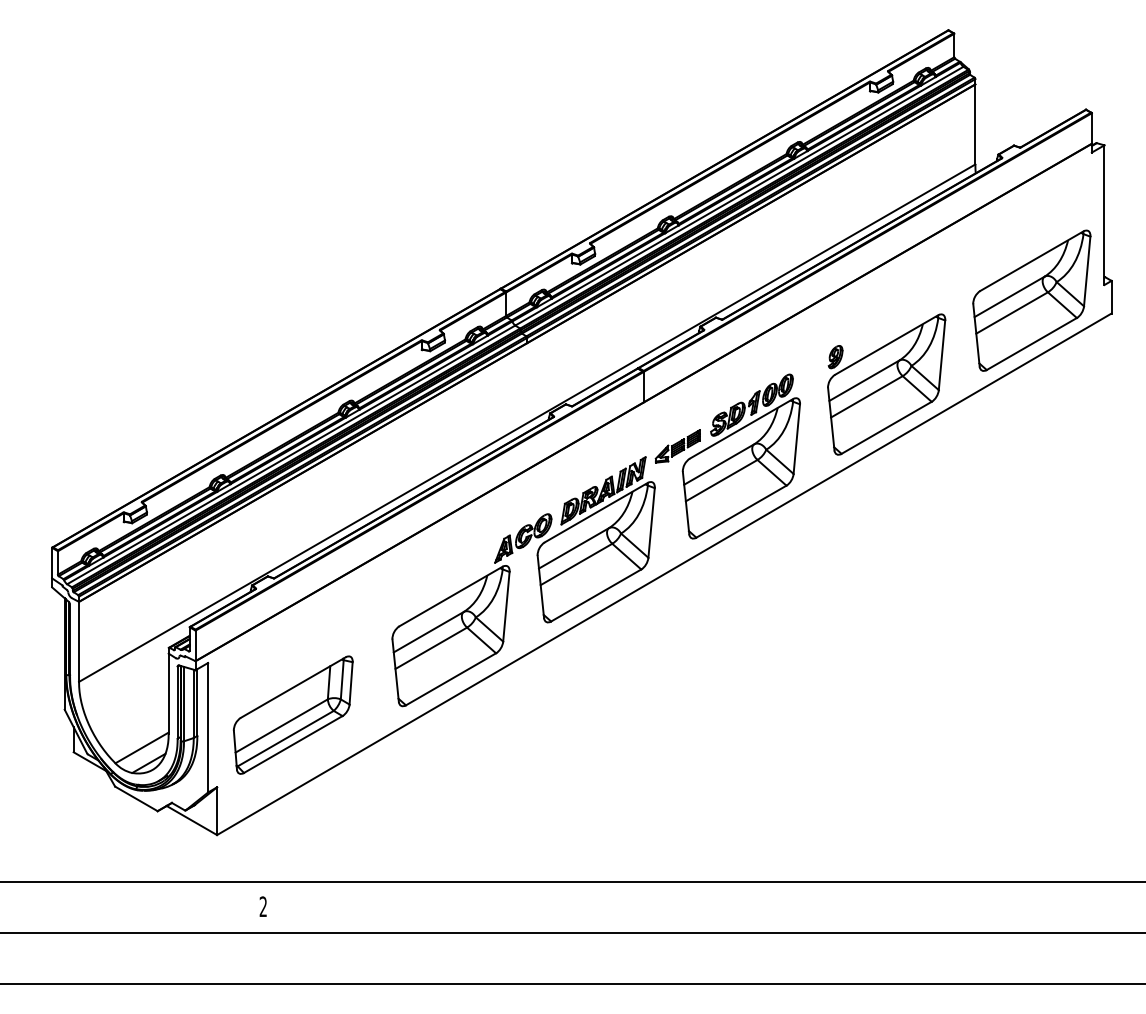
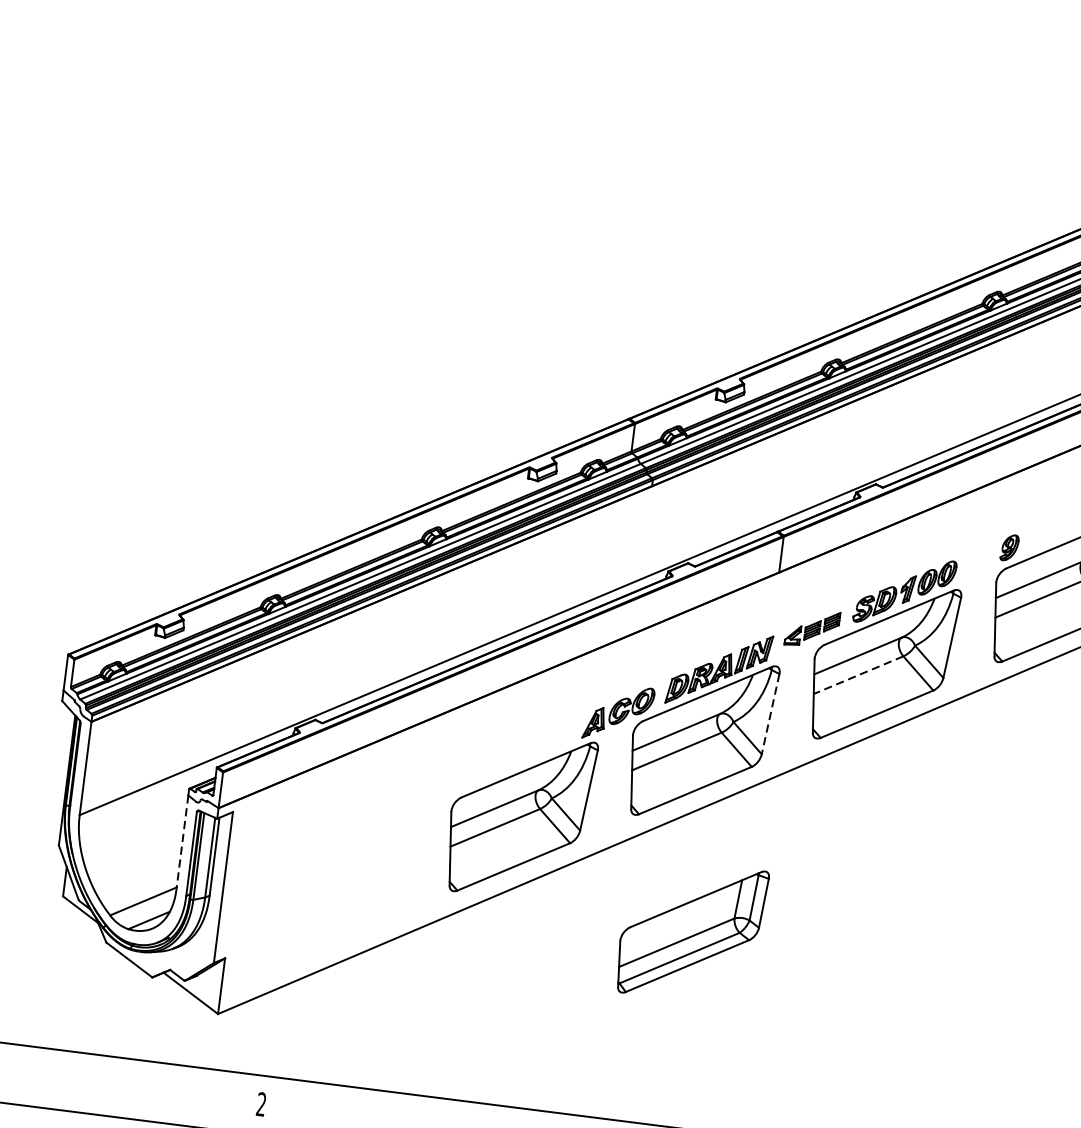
line: (721, 480) -> (858, 674), solid -> dashed
line: (651, 522) -> (770, 713), solid -> dashed
line: (168, 694) -> (182, 843), solid -> dashed
part: (292, 714) -> (690, 930), moved

